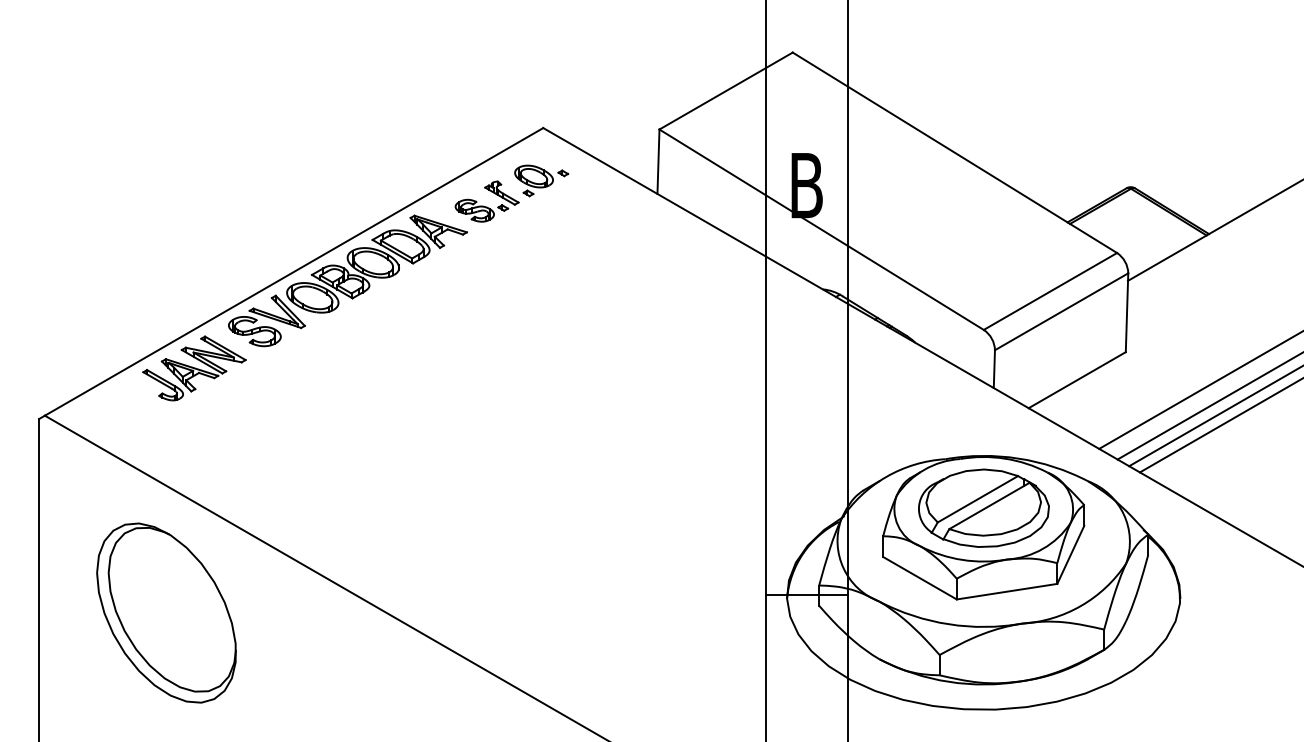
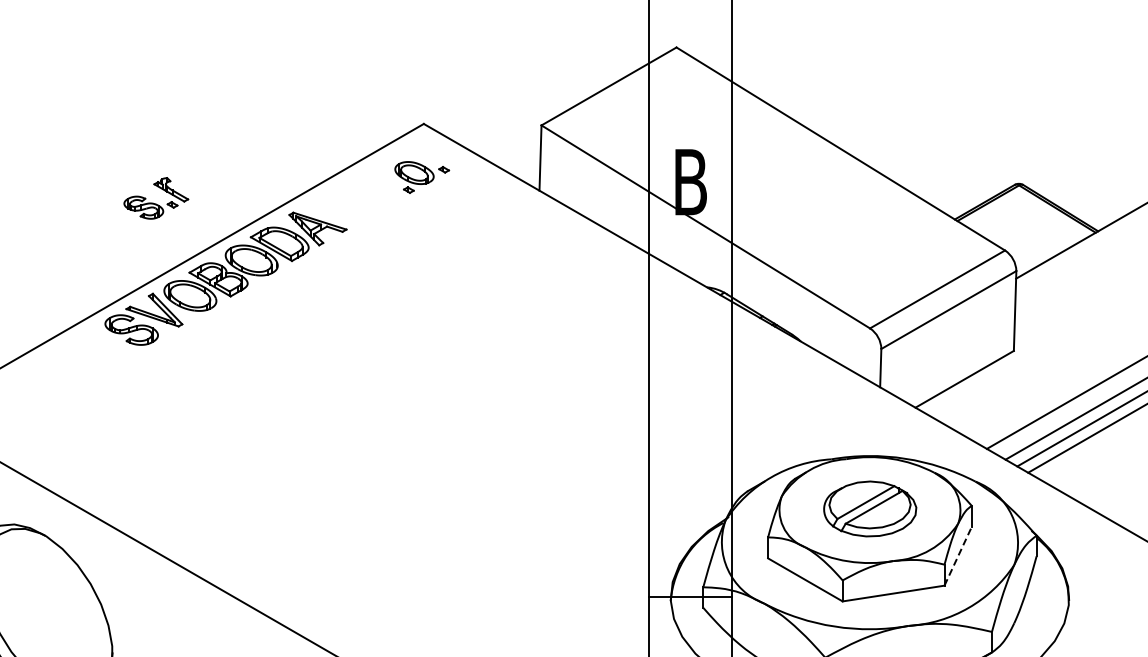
part: (486, 201) -> (155, 198), moved
part: (194, 368) -> (70, 367), removed
part: (983, 507) -> (869, 508), size x0.7
line: (1070, 554) -> (957, 555), solid -> dashed

